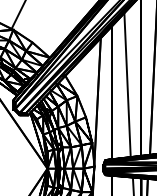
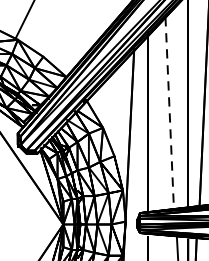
line: (127, 85) -> (169, 113), solid -> dashed

